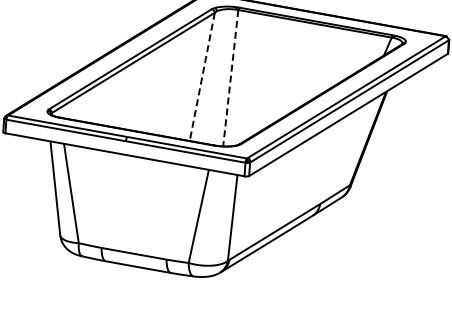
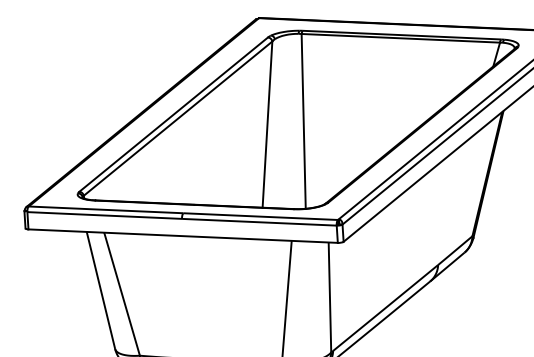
line: (202, 77) -> (267, 125), dashed -> solid
line: (230, 78) -> (303, 121), dashed -> solid

